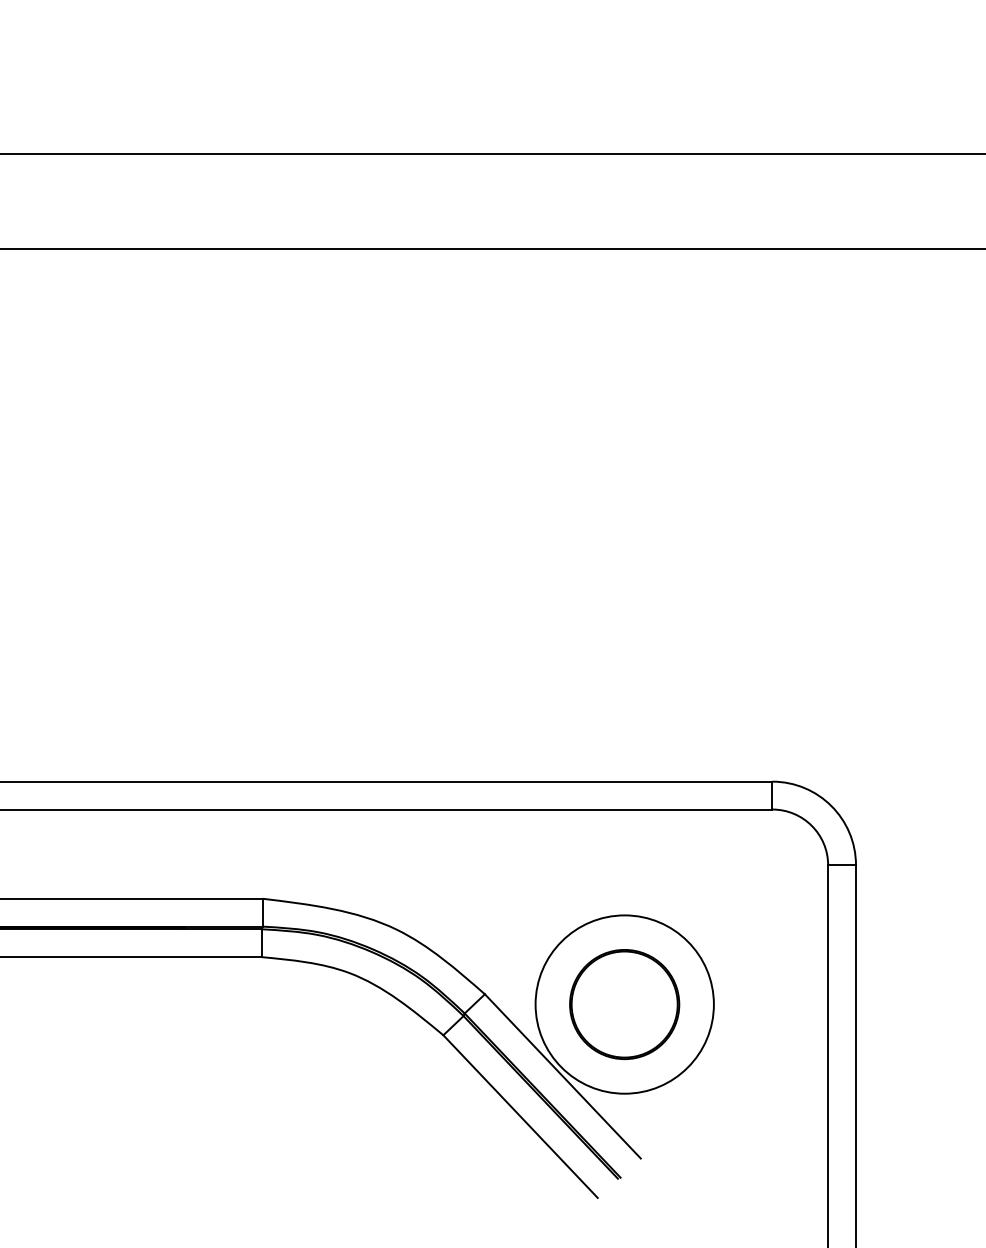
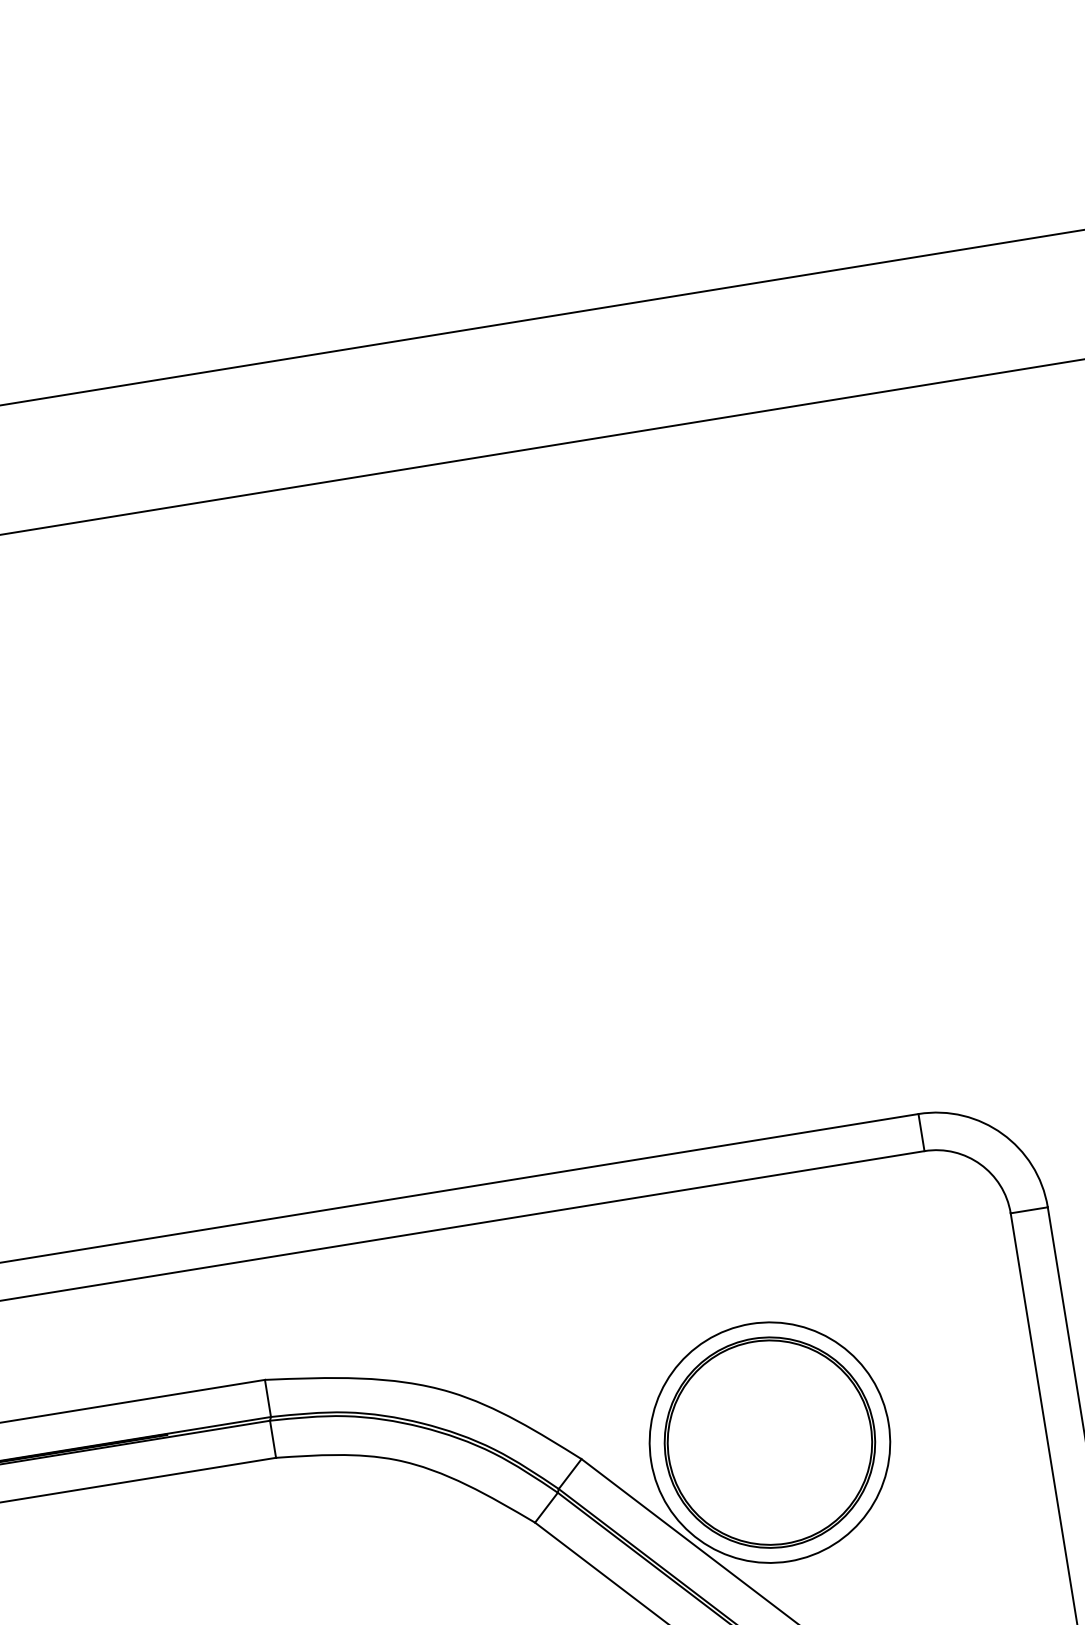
part: (624, 1004) -> (769, 1442), size x1.43

